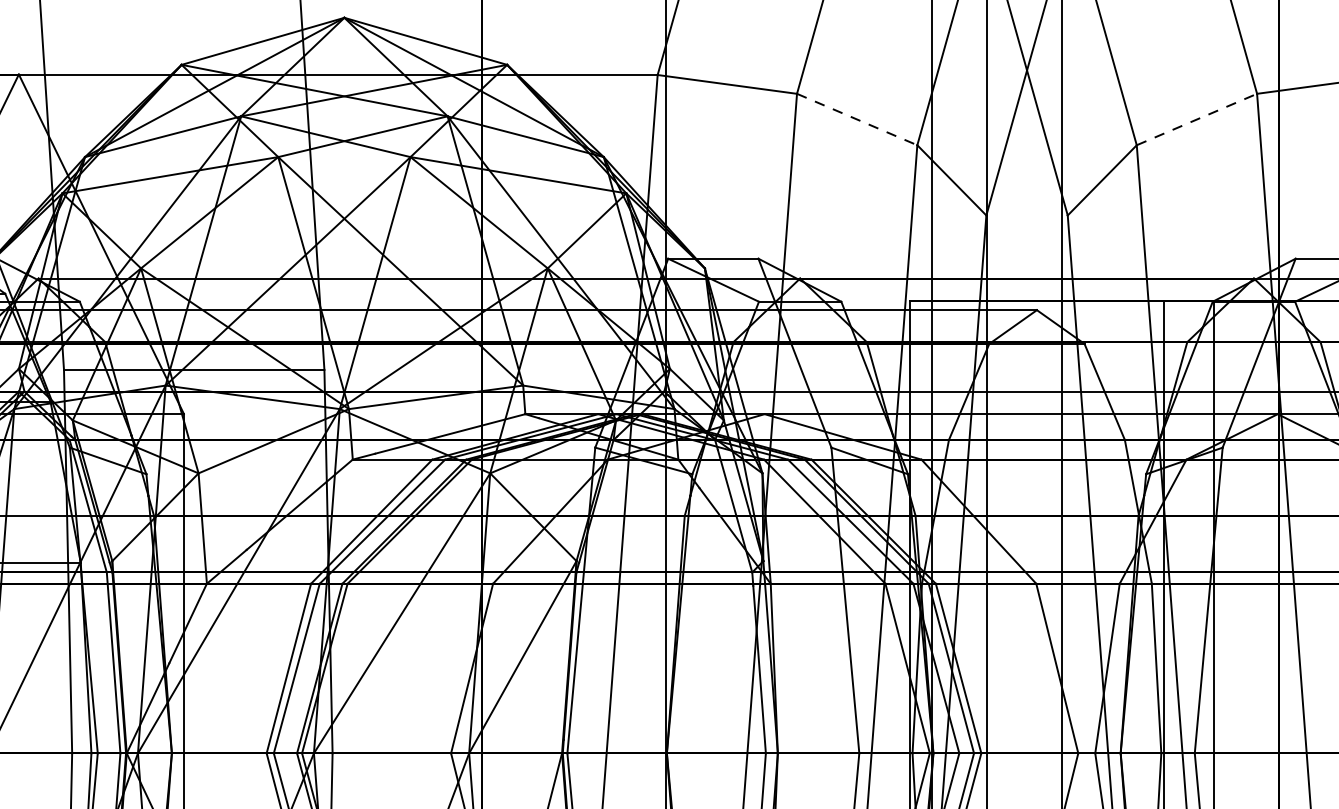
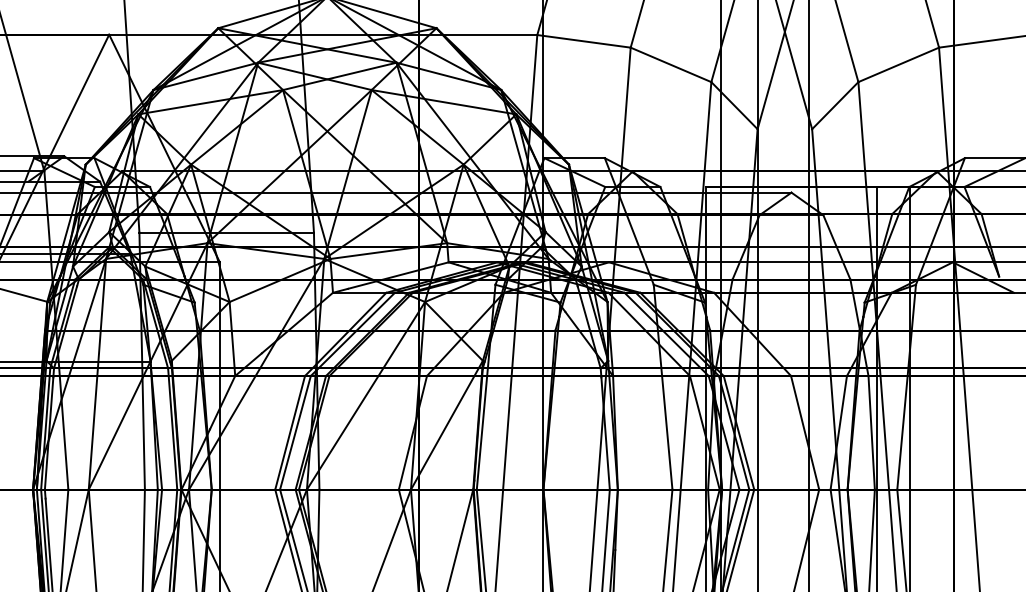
line: (857, 118) -> (671, 64), dashed -> solid
line: (1196, 118) -> (898, 64), dashed -> solid

